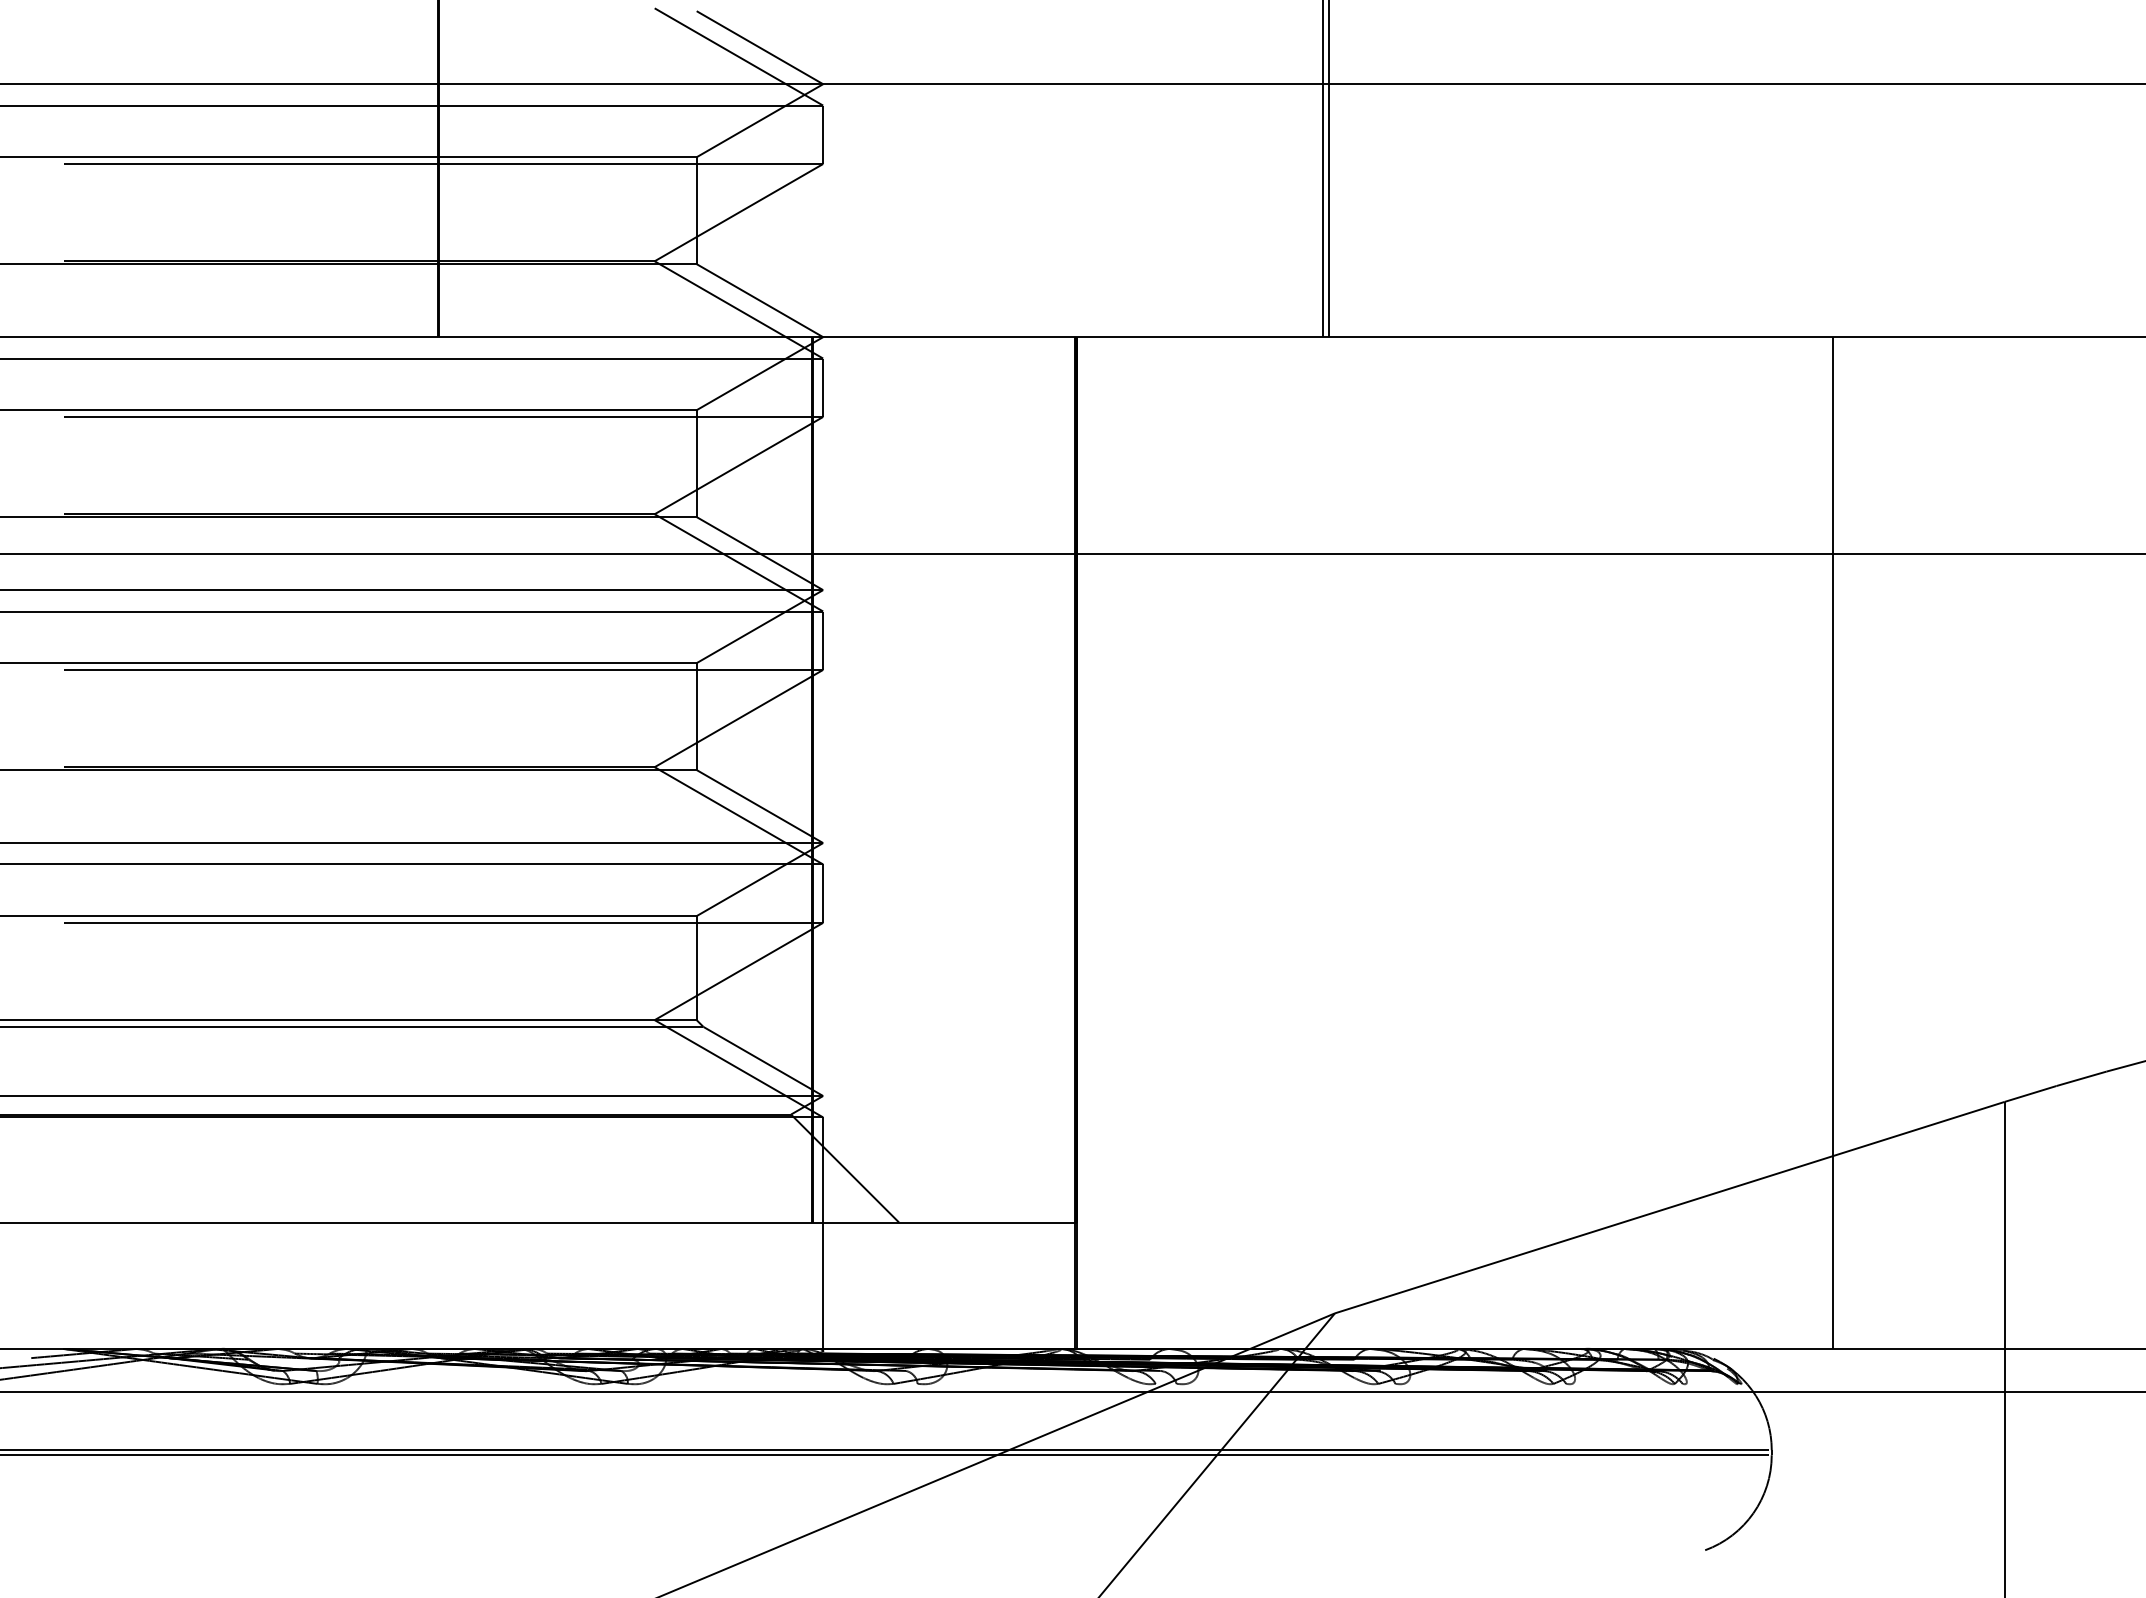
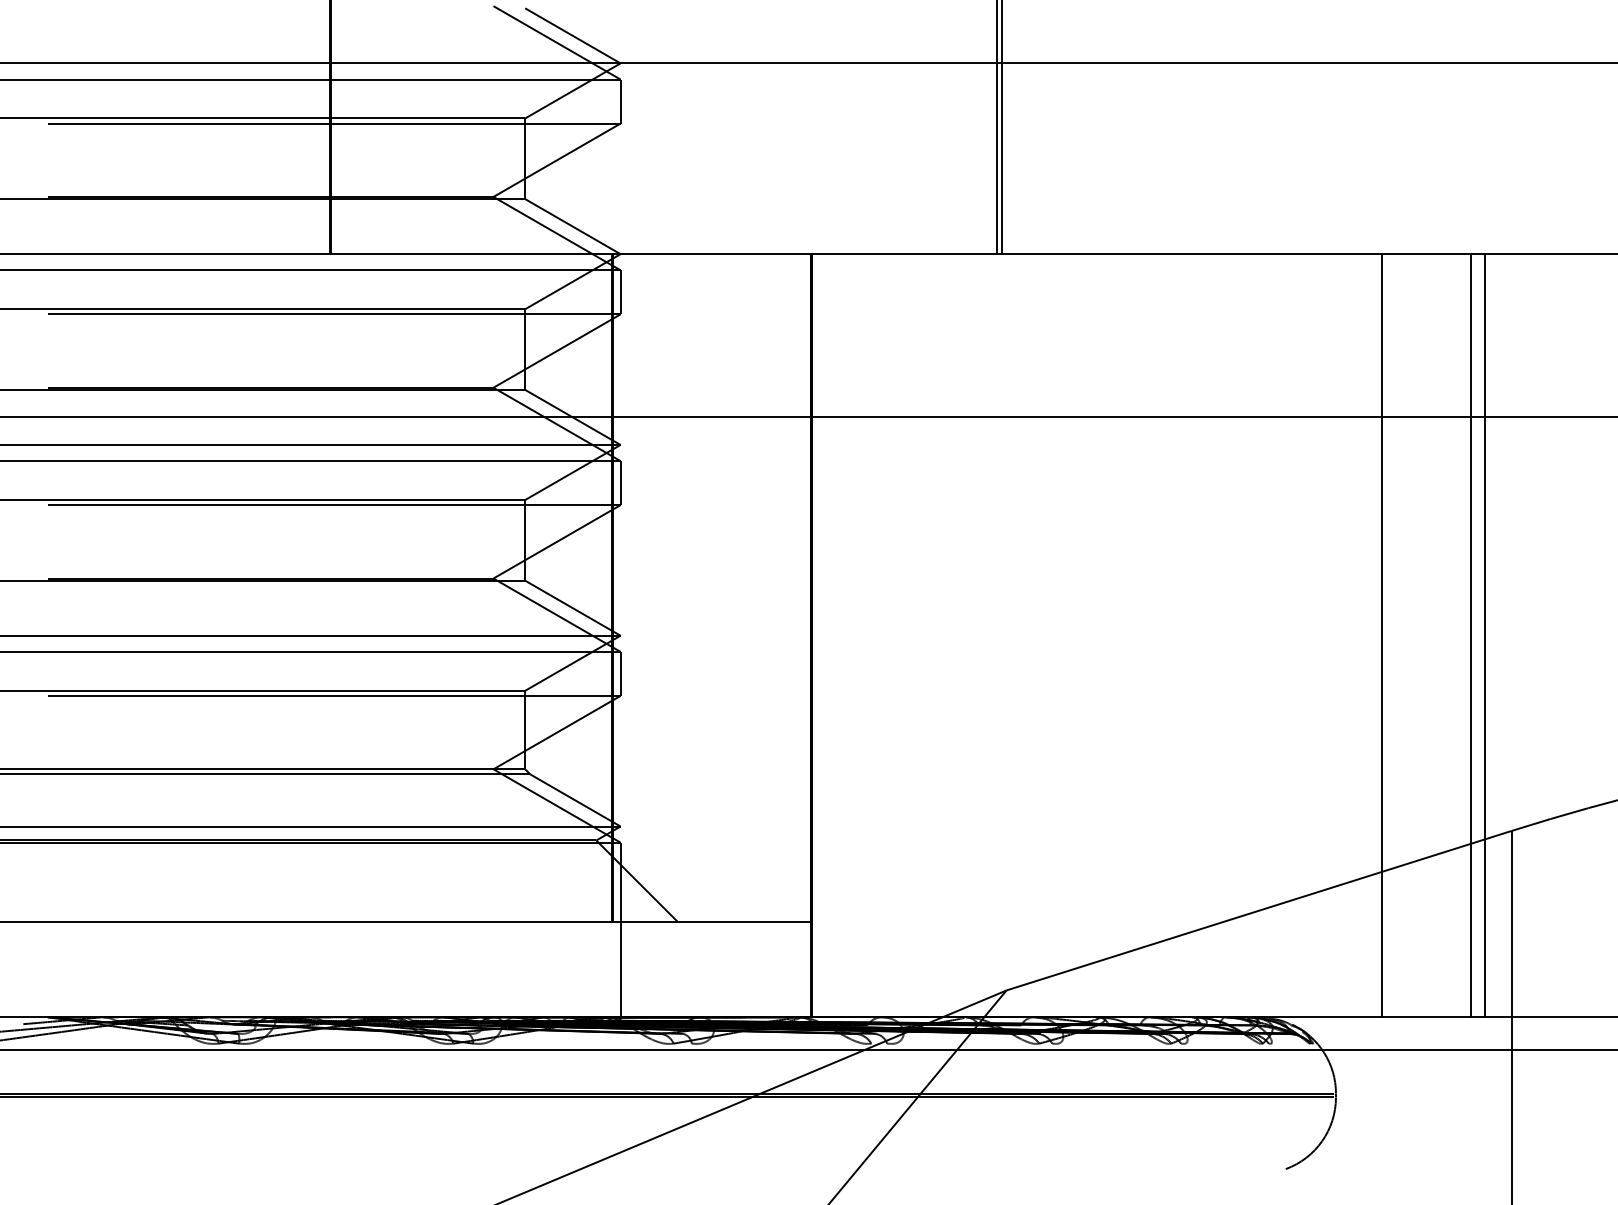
line: (1951, 842) -> (1471, 635), added
line: (1969, 842) -> (1485, 635), added

